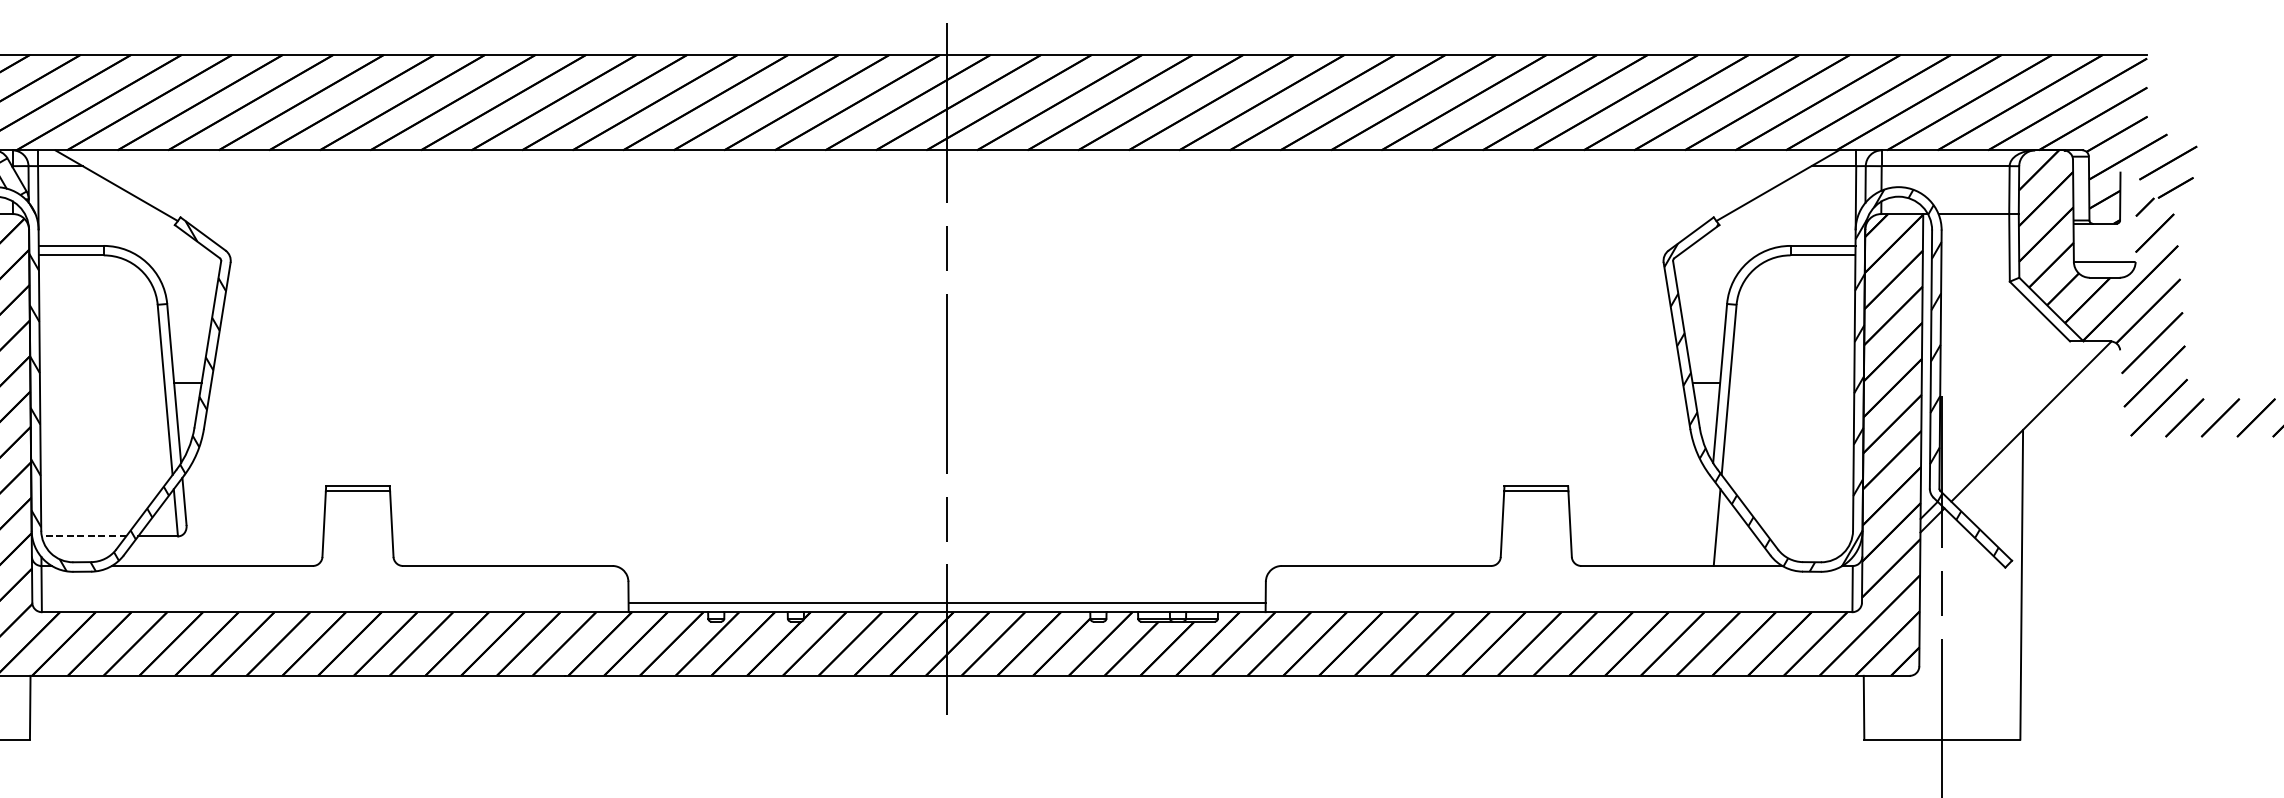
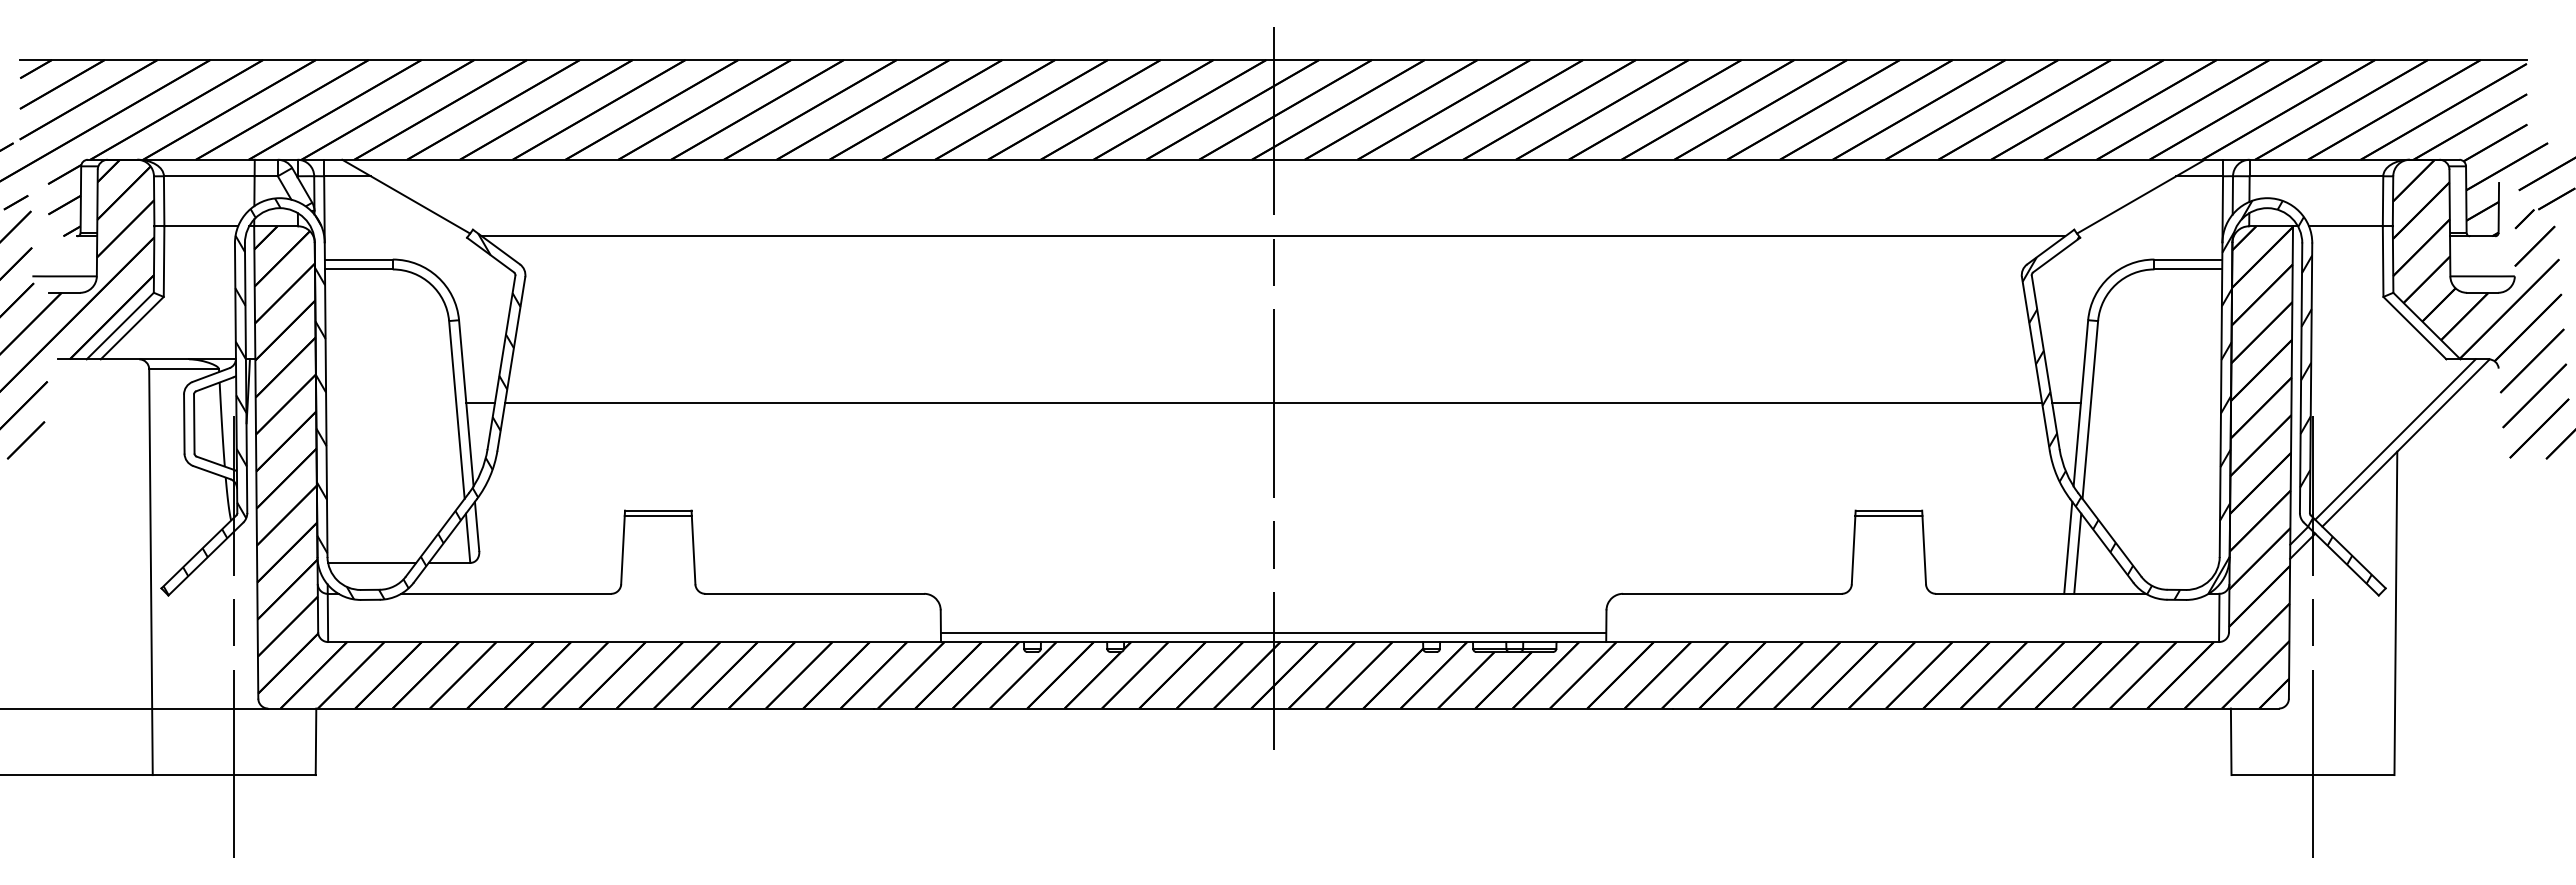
line: (947, 223) -> (1273, 236), added
line: (947, 383) -> (1273, 403), added
line: (2021, 418) -> (2395, 439), added
line: (1708, 521) -> (2068, 547), added
line: (83, 535) -> (371, 562), dashed -> solid

